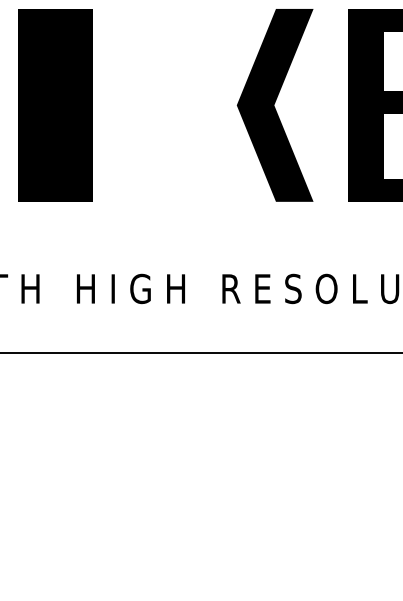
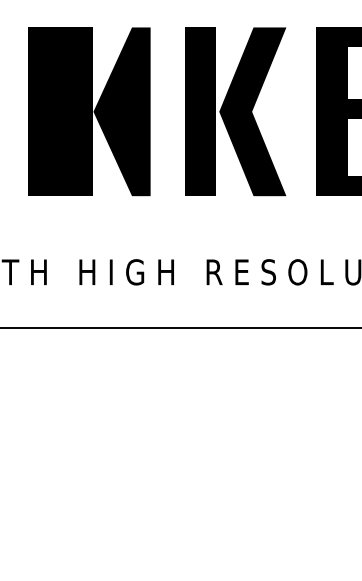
fill: (124, 105) -> (121, 111), added
fill: (215, 105) -> (200, 111), added

